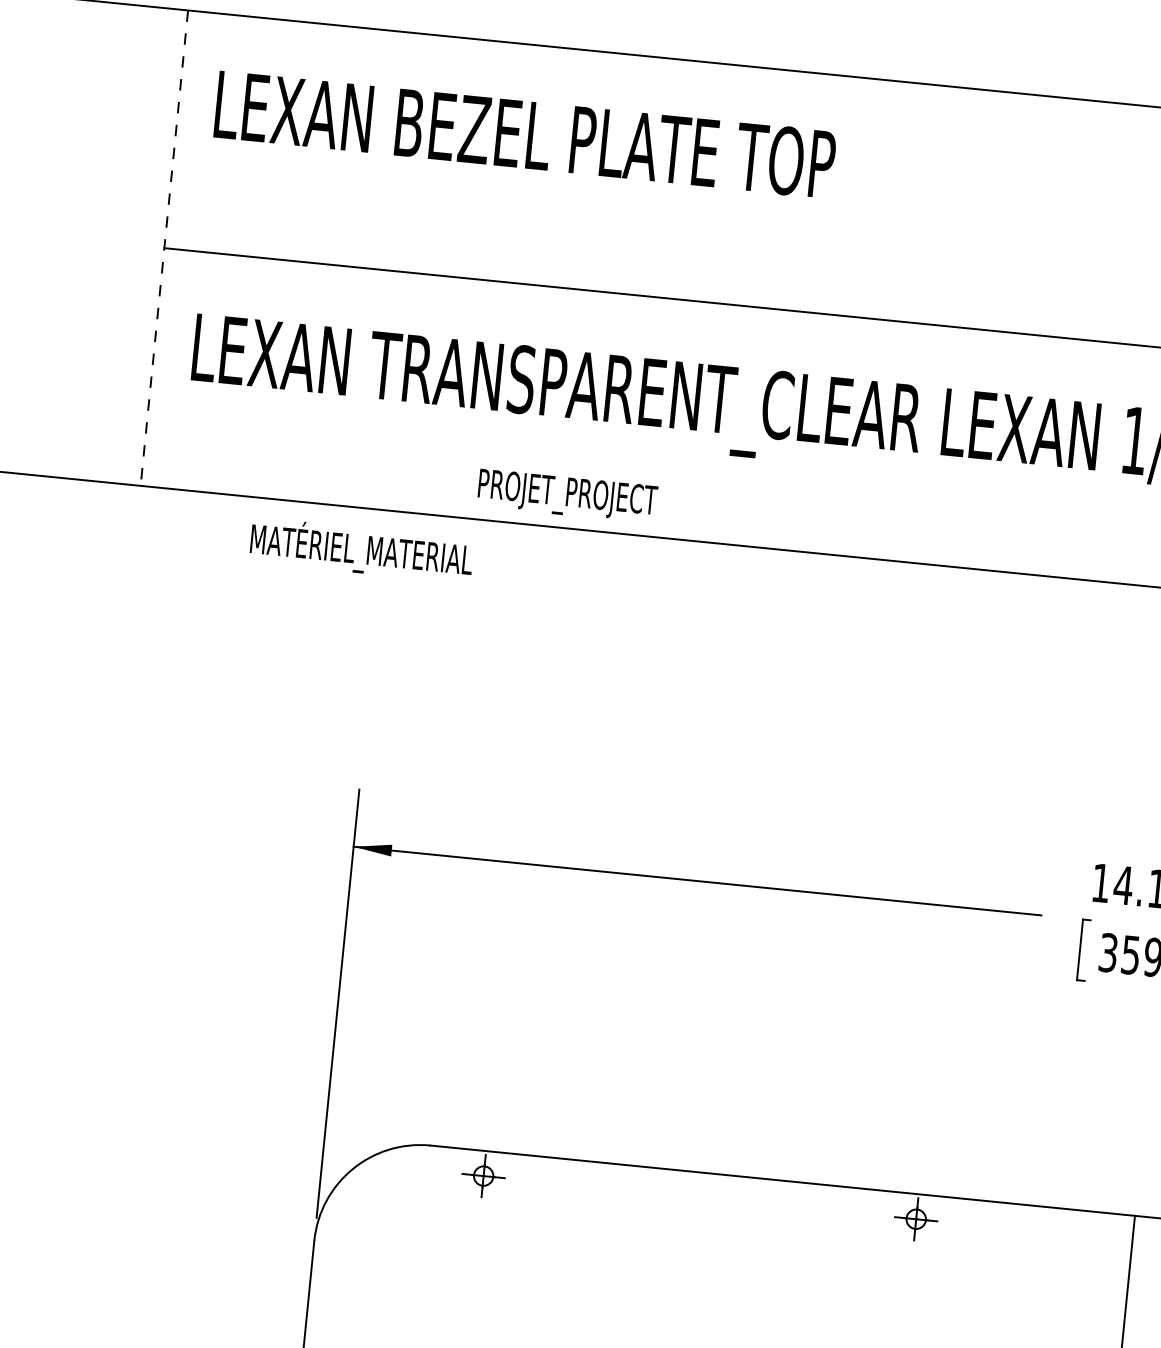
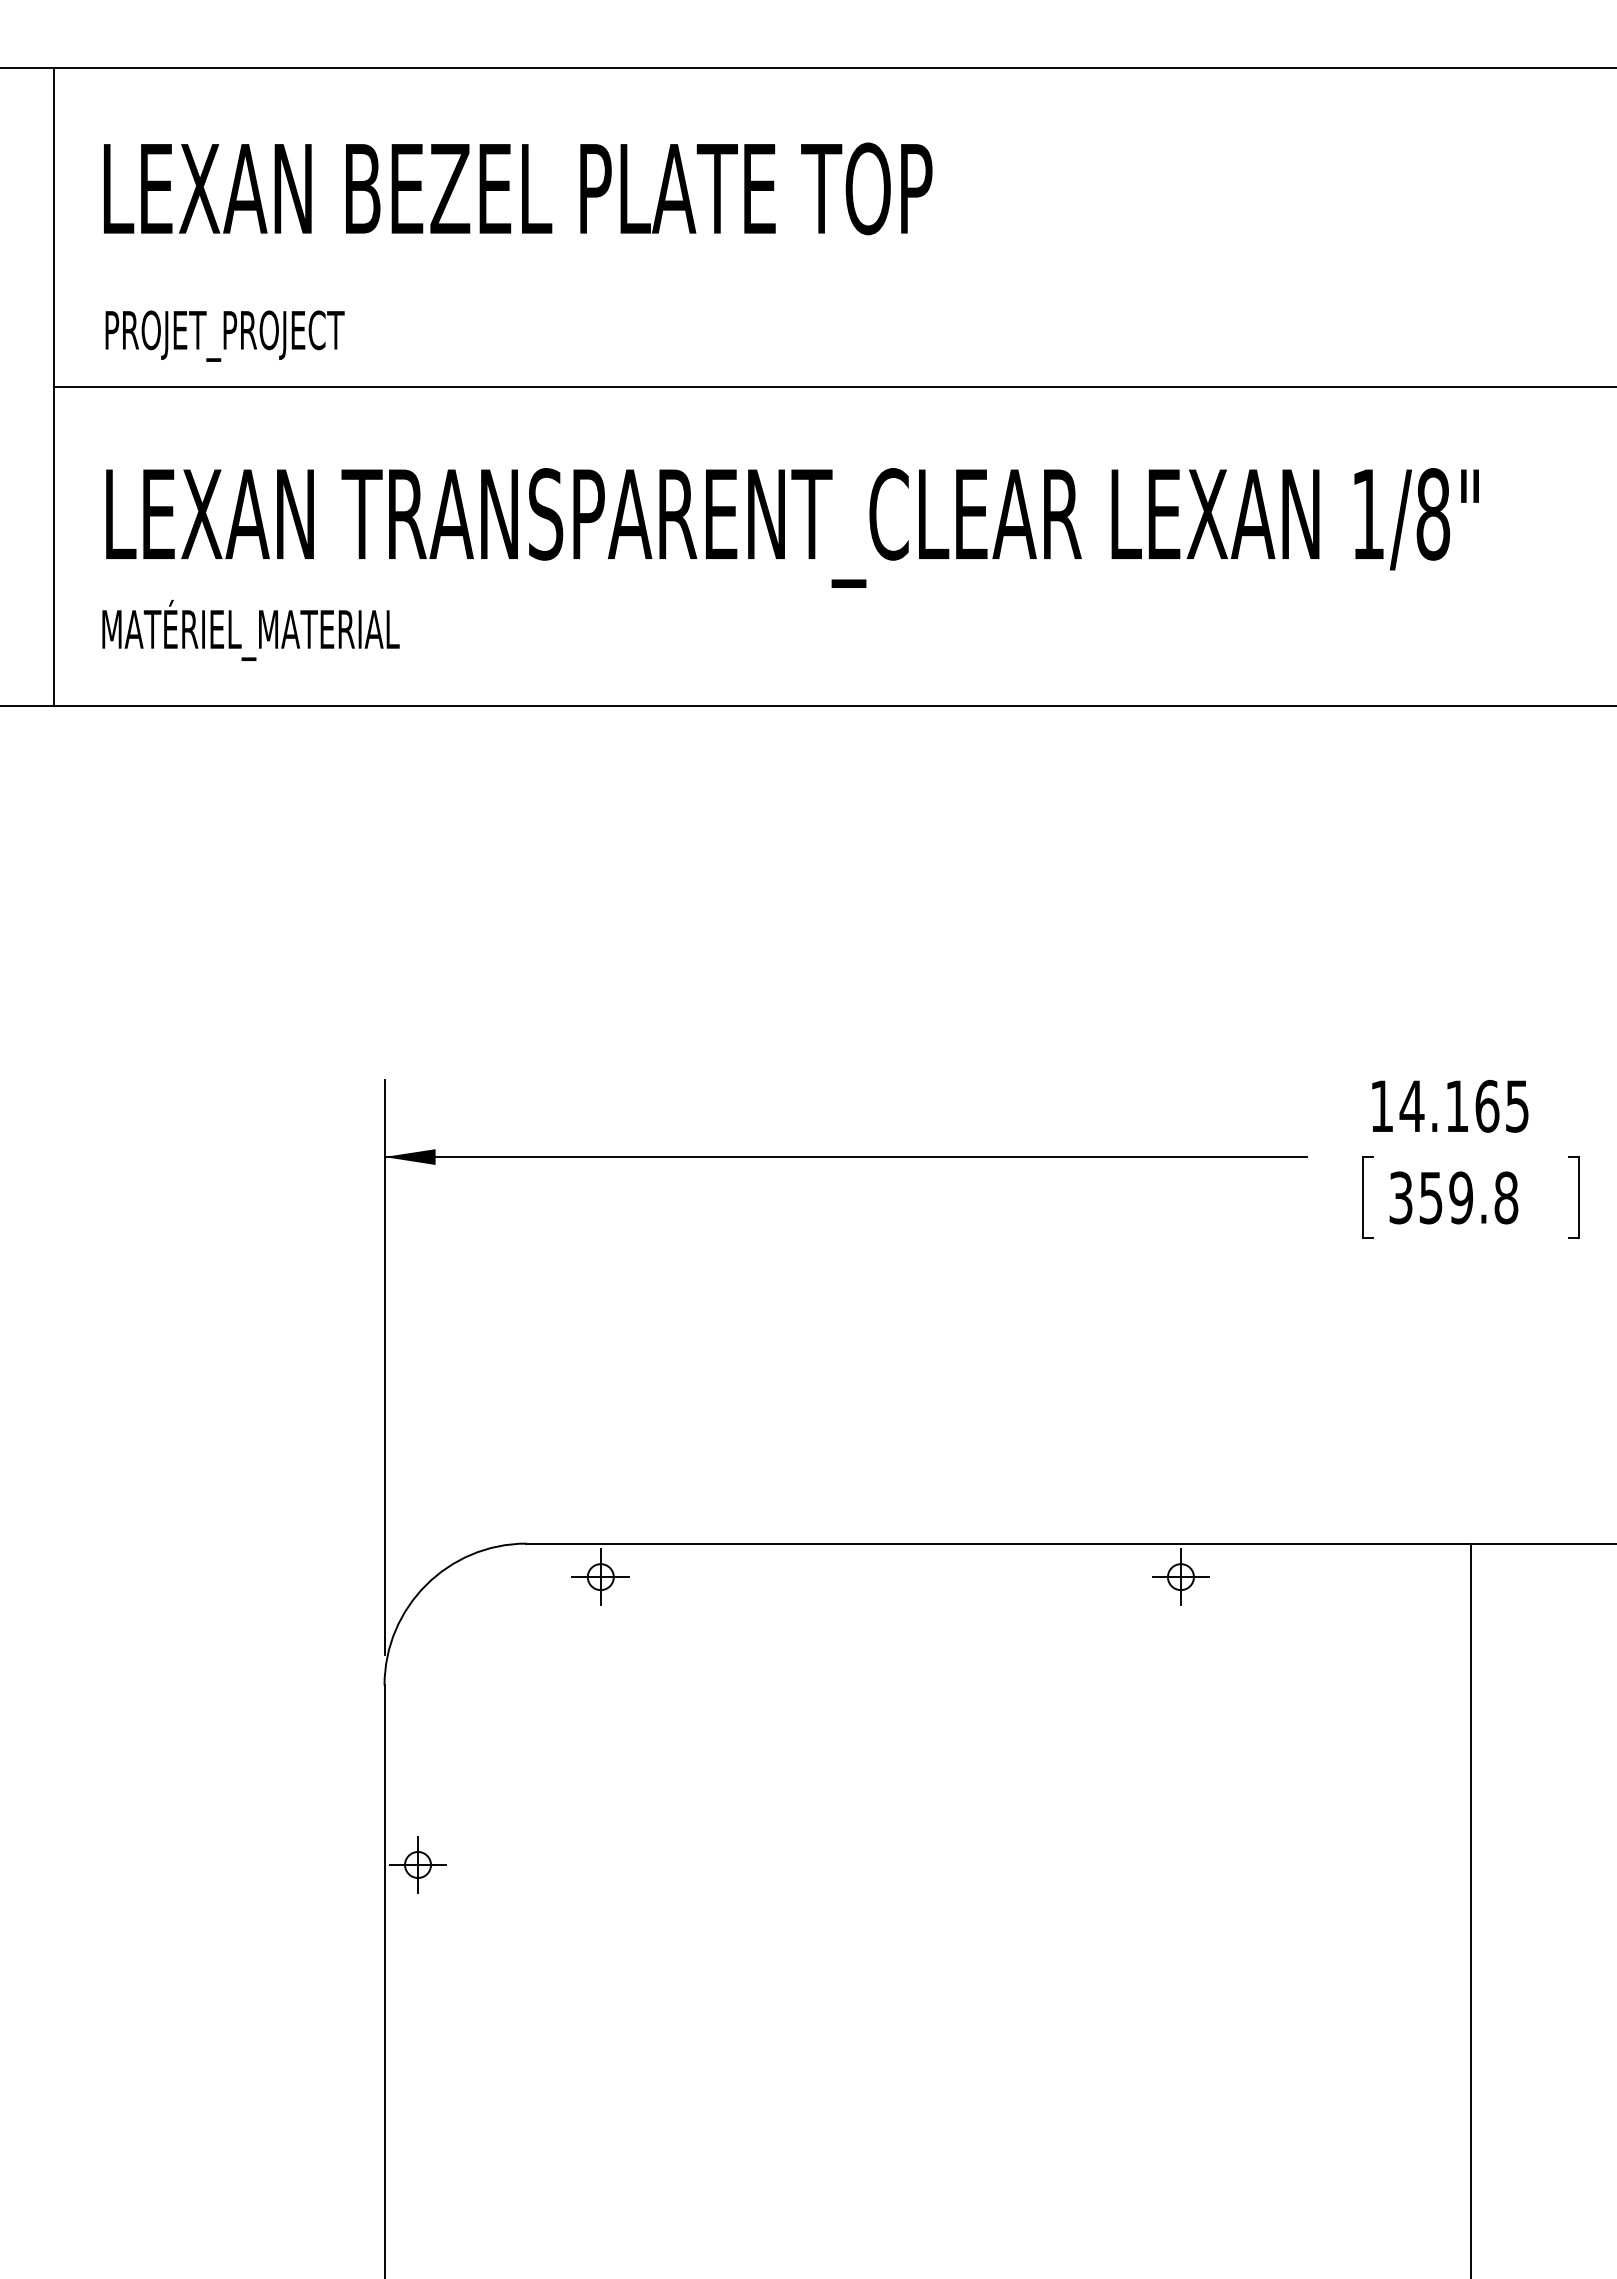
line: (164, 248) -> (53, 387), dashed -> solid
text: (567, 495) -> (224, 335), moved
text: (361, 550) -> (250, 630), moved

